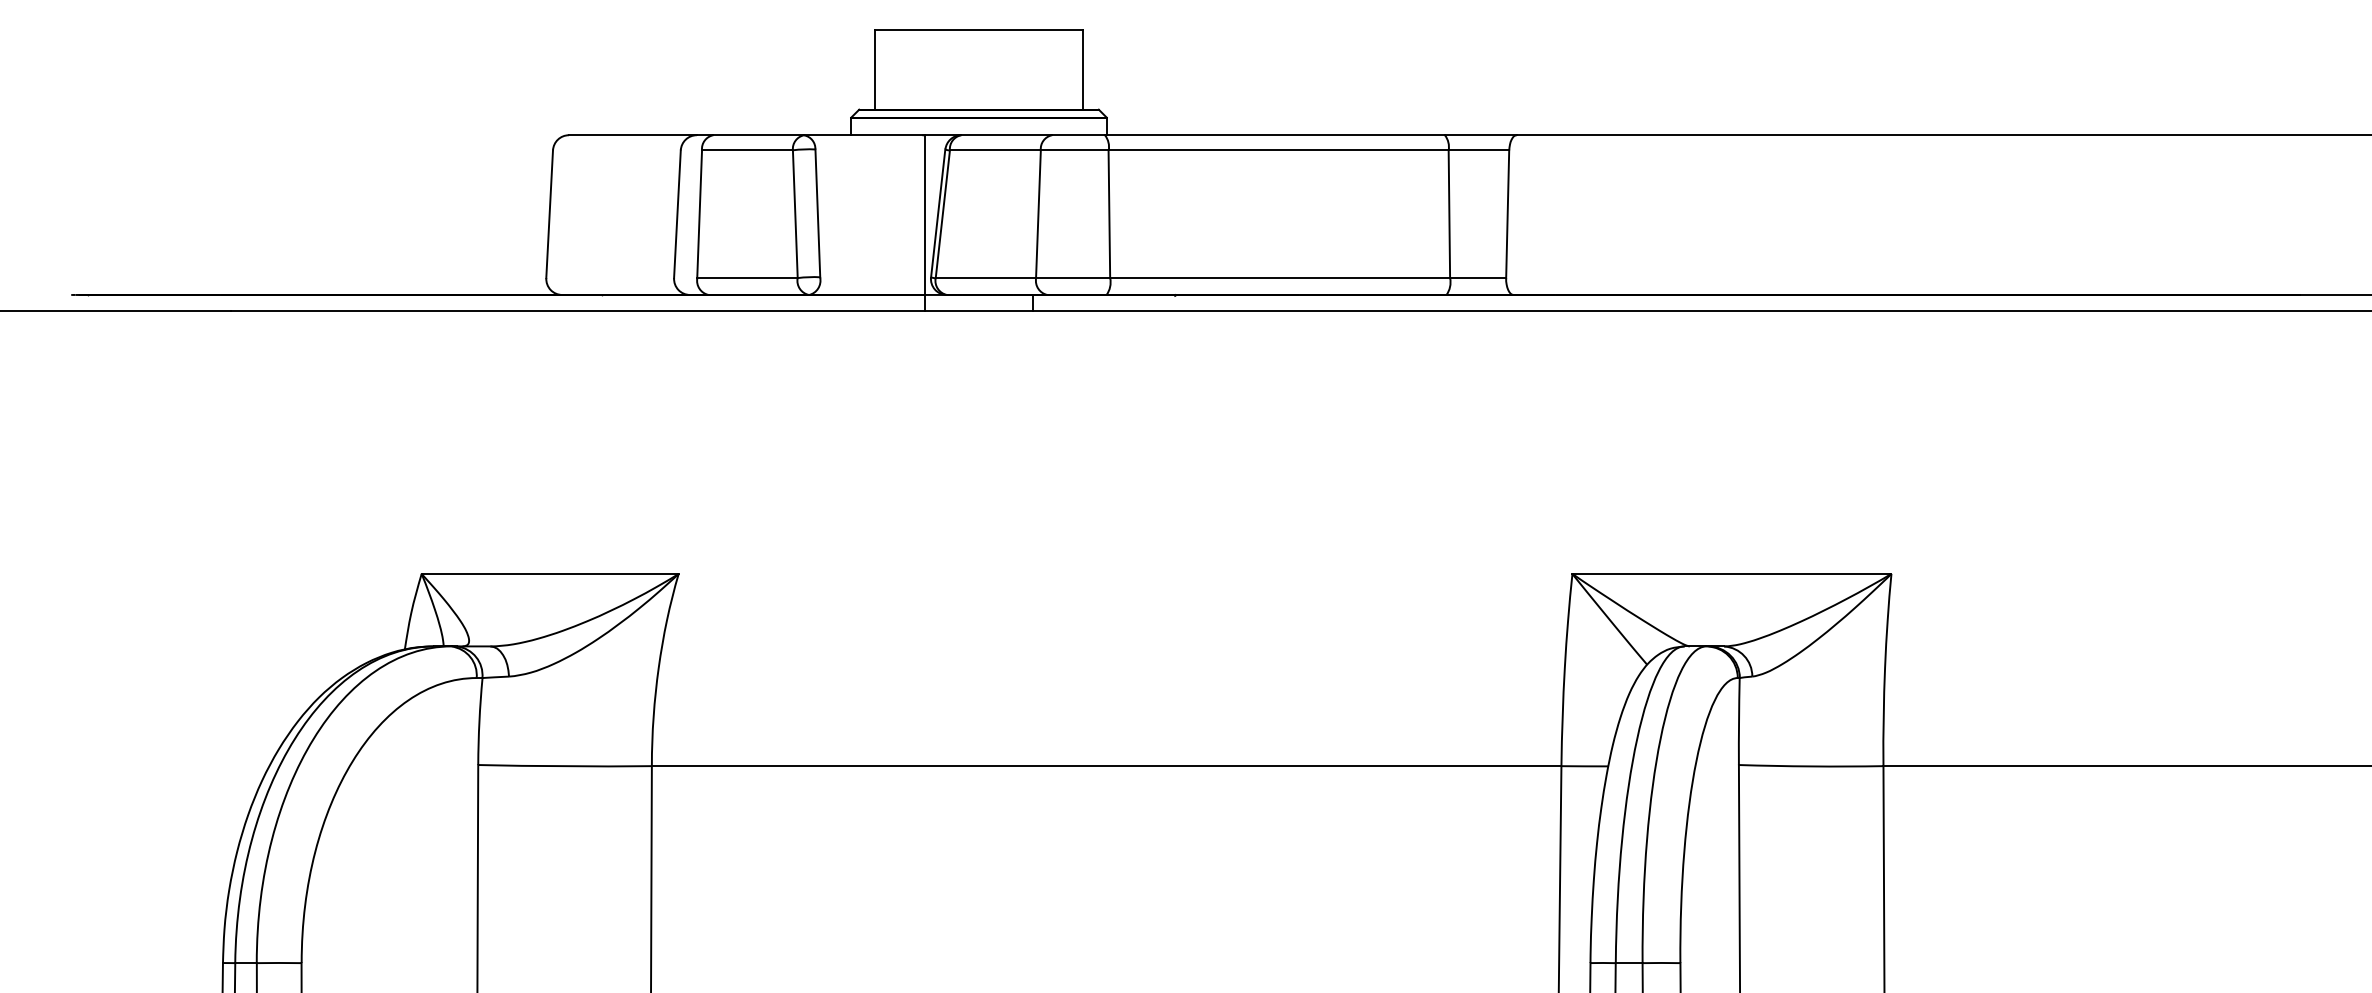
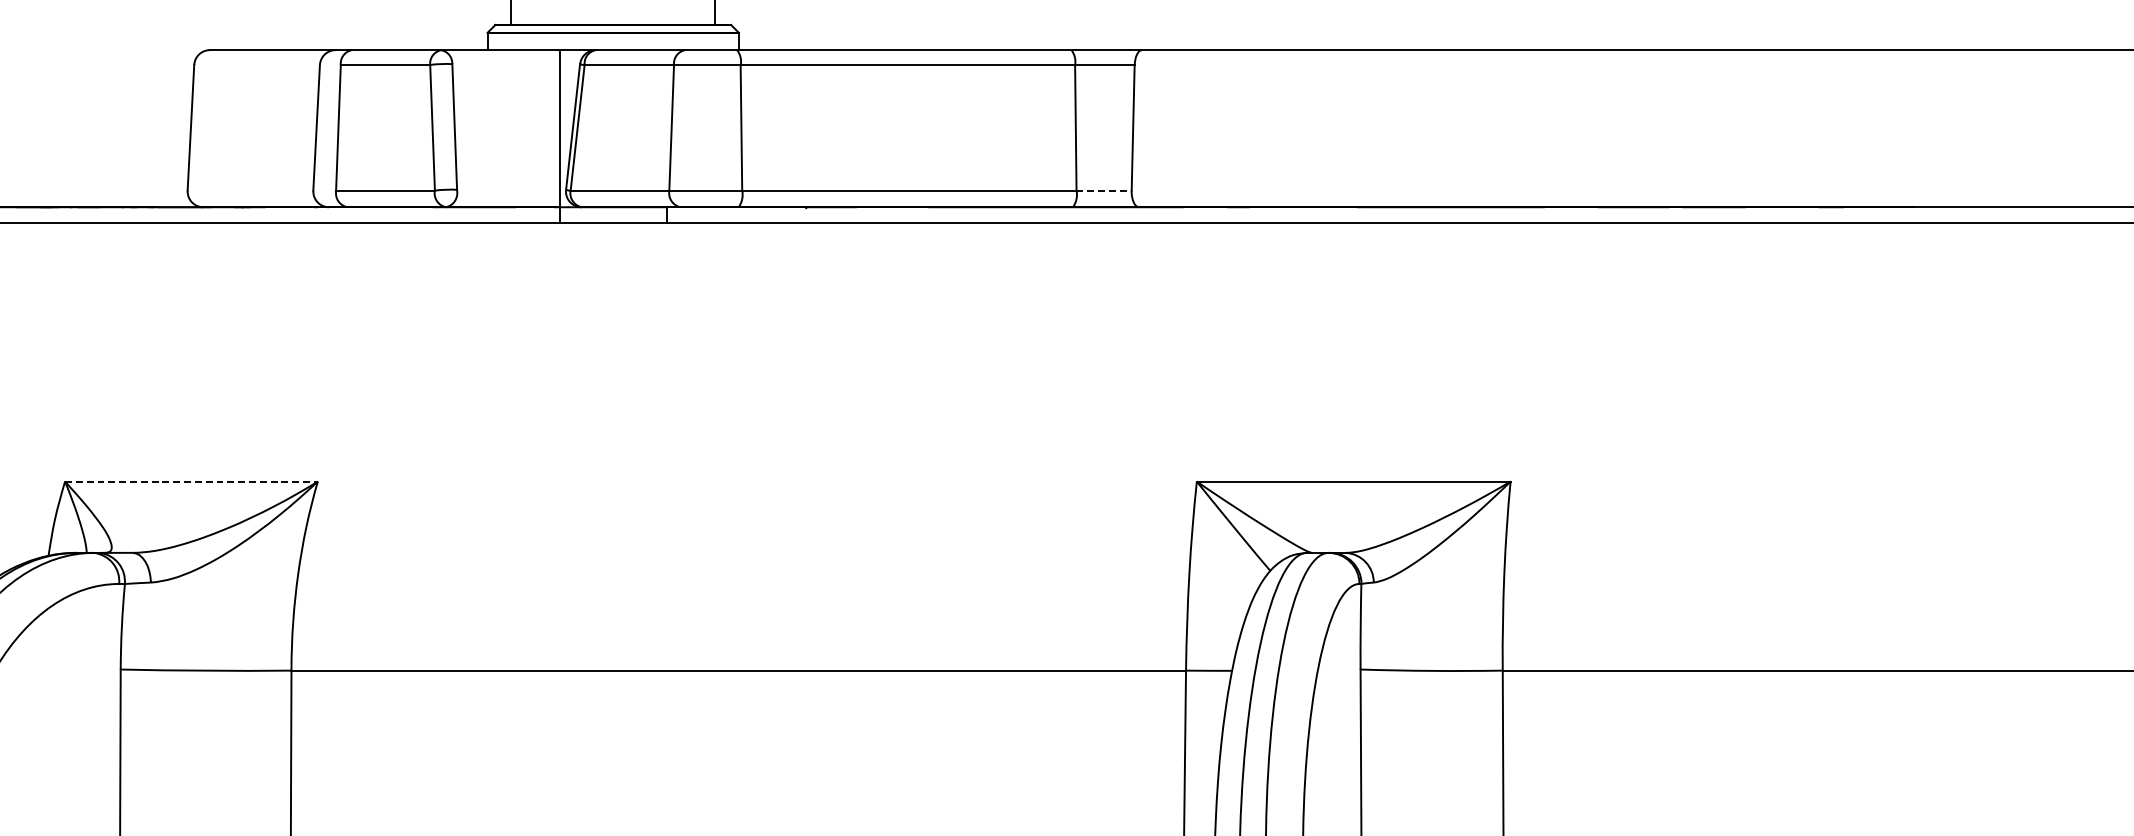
line: (1478, 278) -> (1104, 191), solid -> dashed
line: (550, 573) -> (191, 481), solid -> dashed

